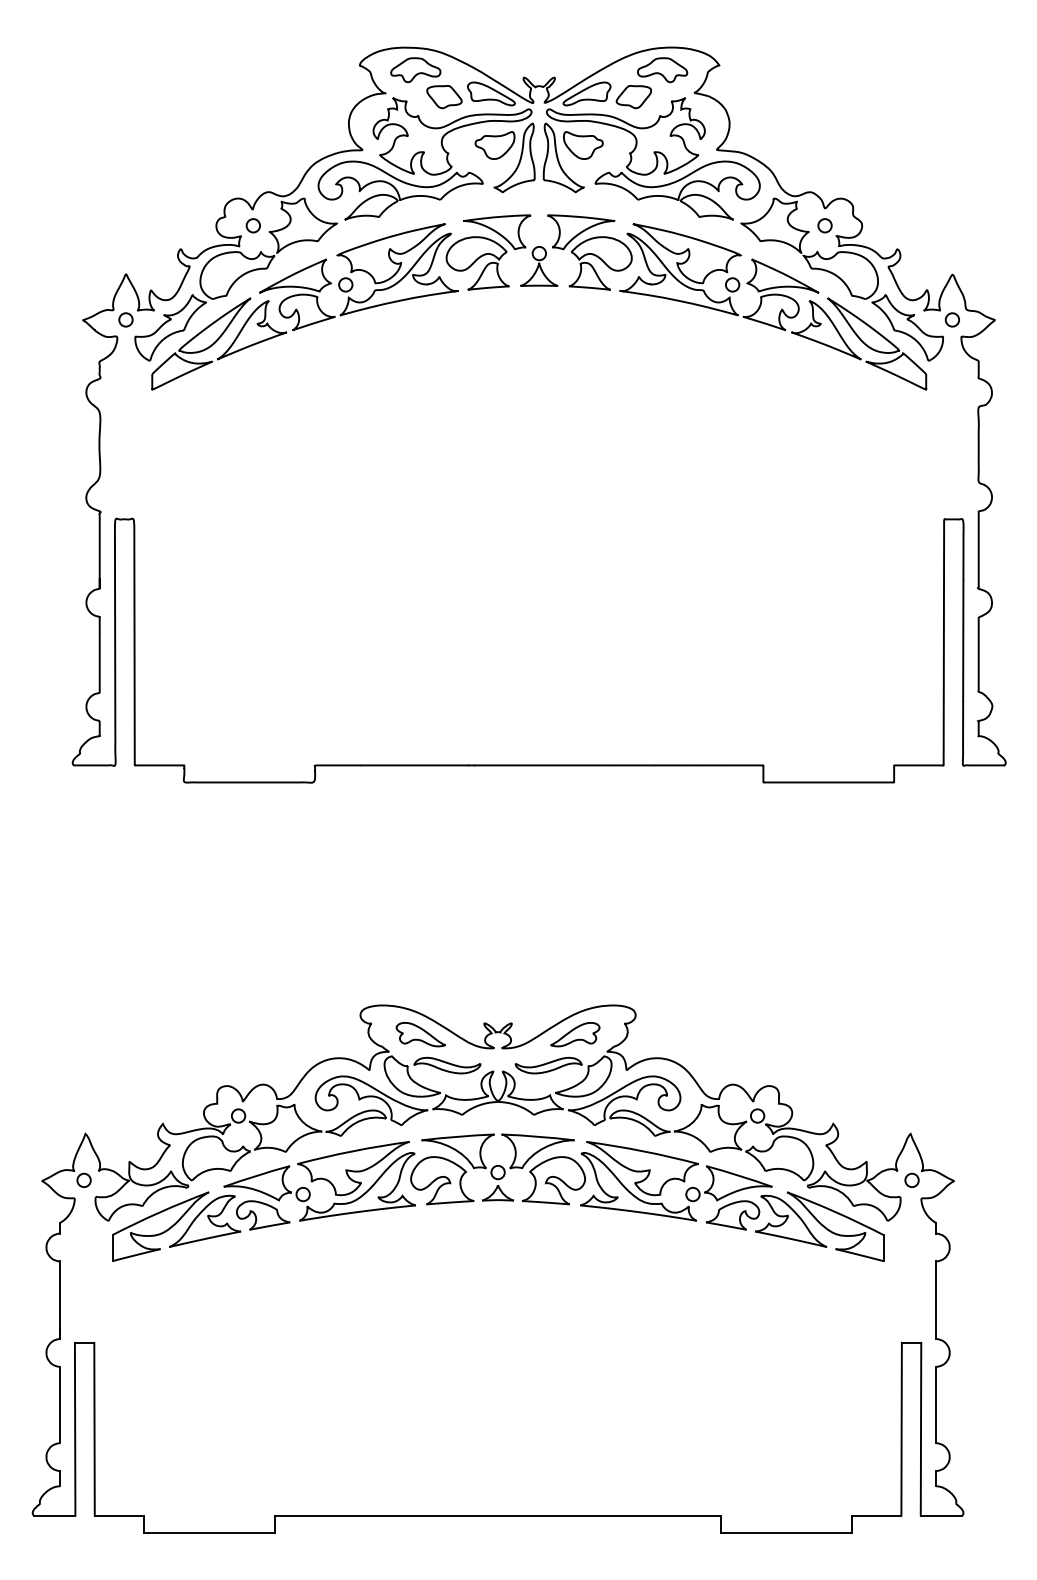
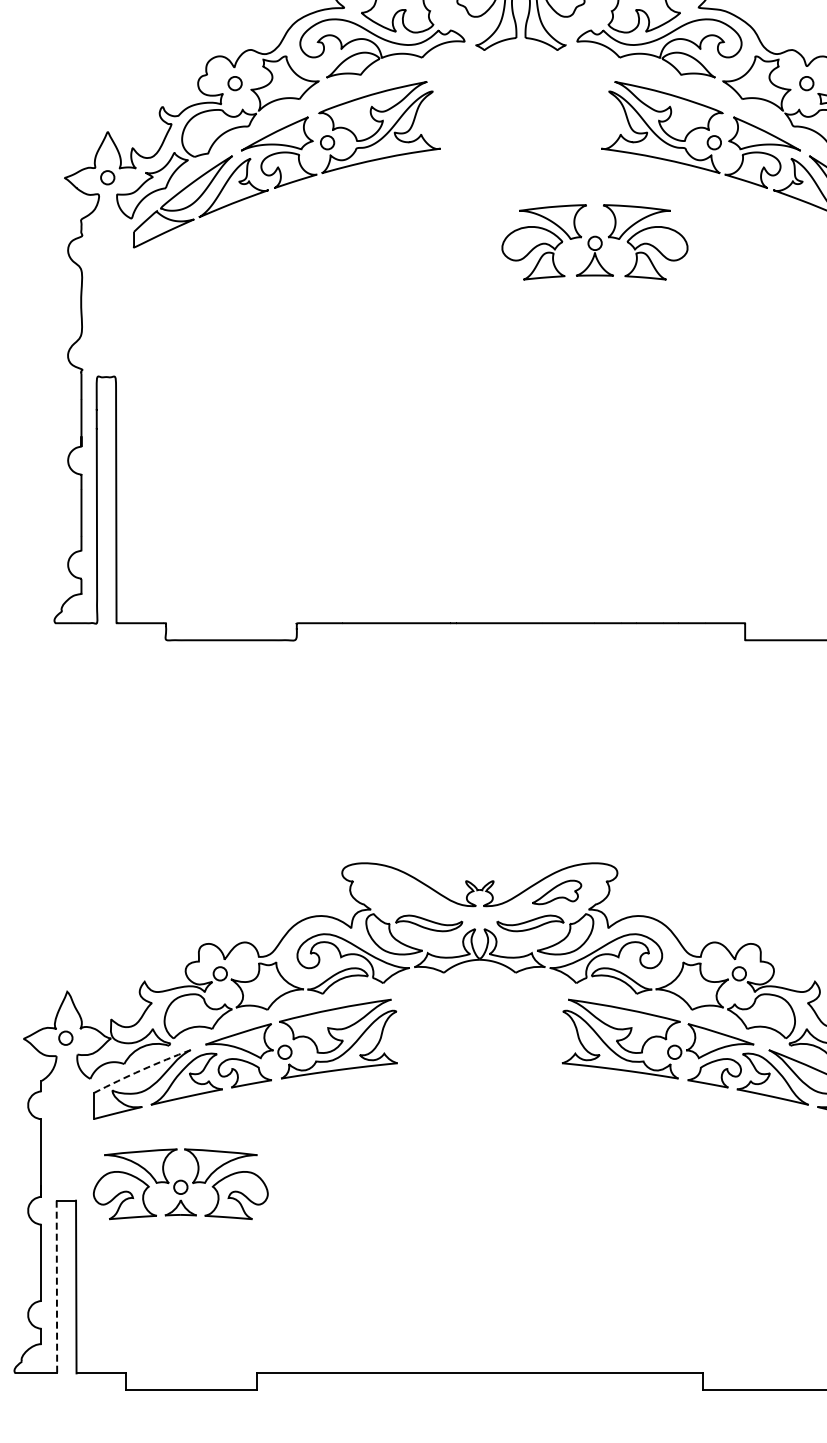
part: (538, 252) -> (594, 242), moved
part: (420, 1034) -> (402, 892), removed
part: (497, 1169) -> (180, 1184), moved
arc: (160, 1212) -> (142, 1070), solid -> dashed
line: (75, 1429) -> (57, 1287), solid -> dashed

